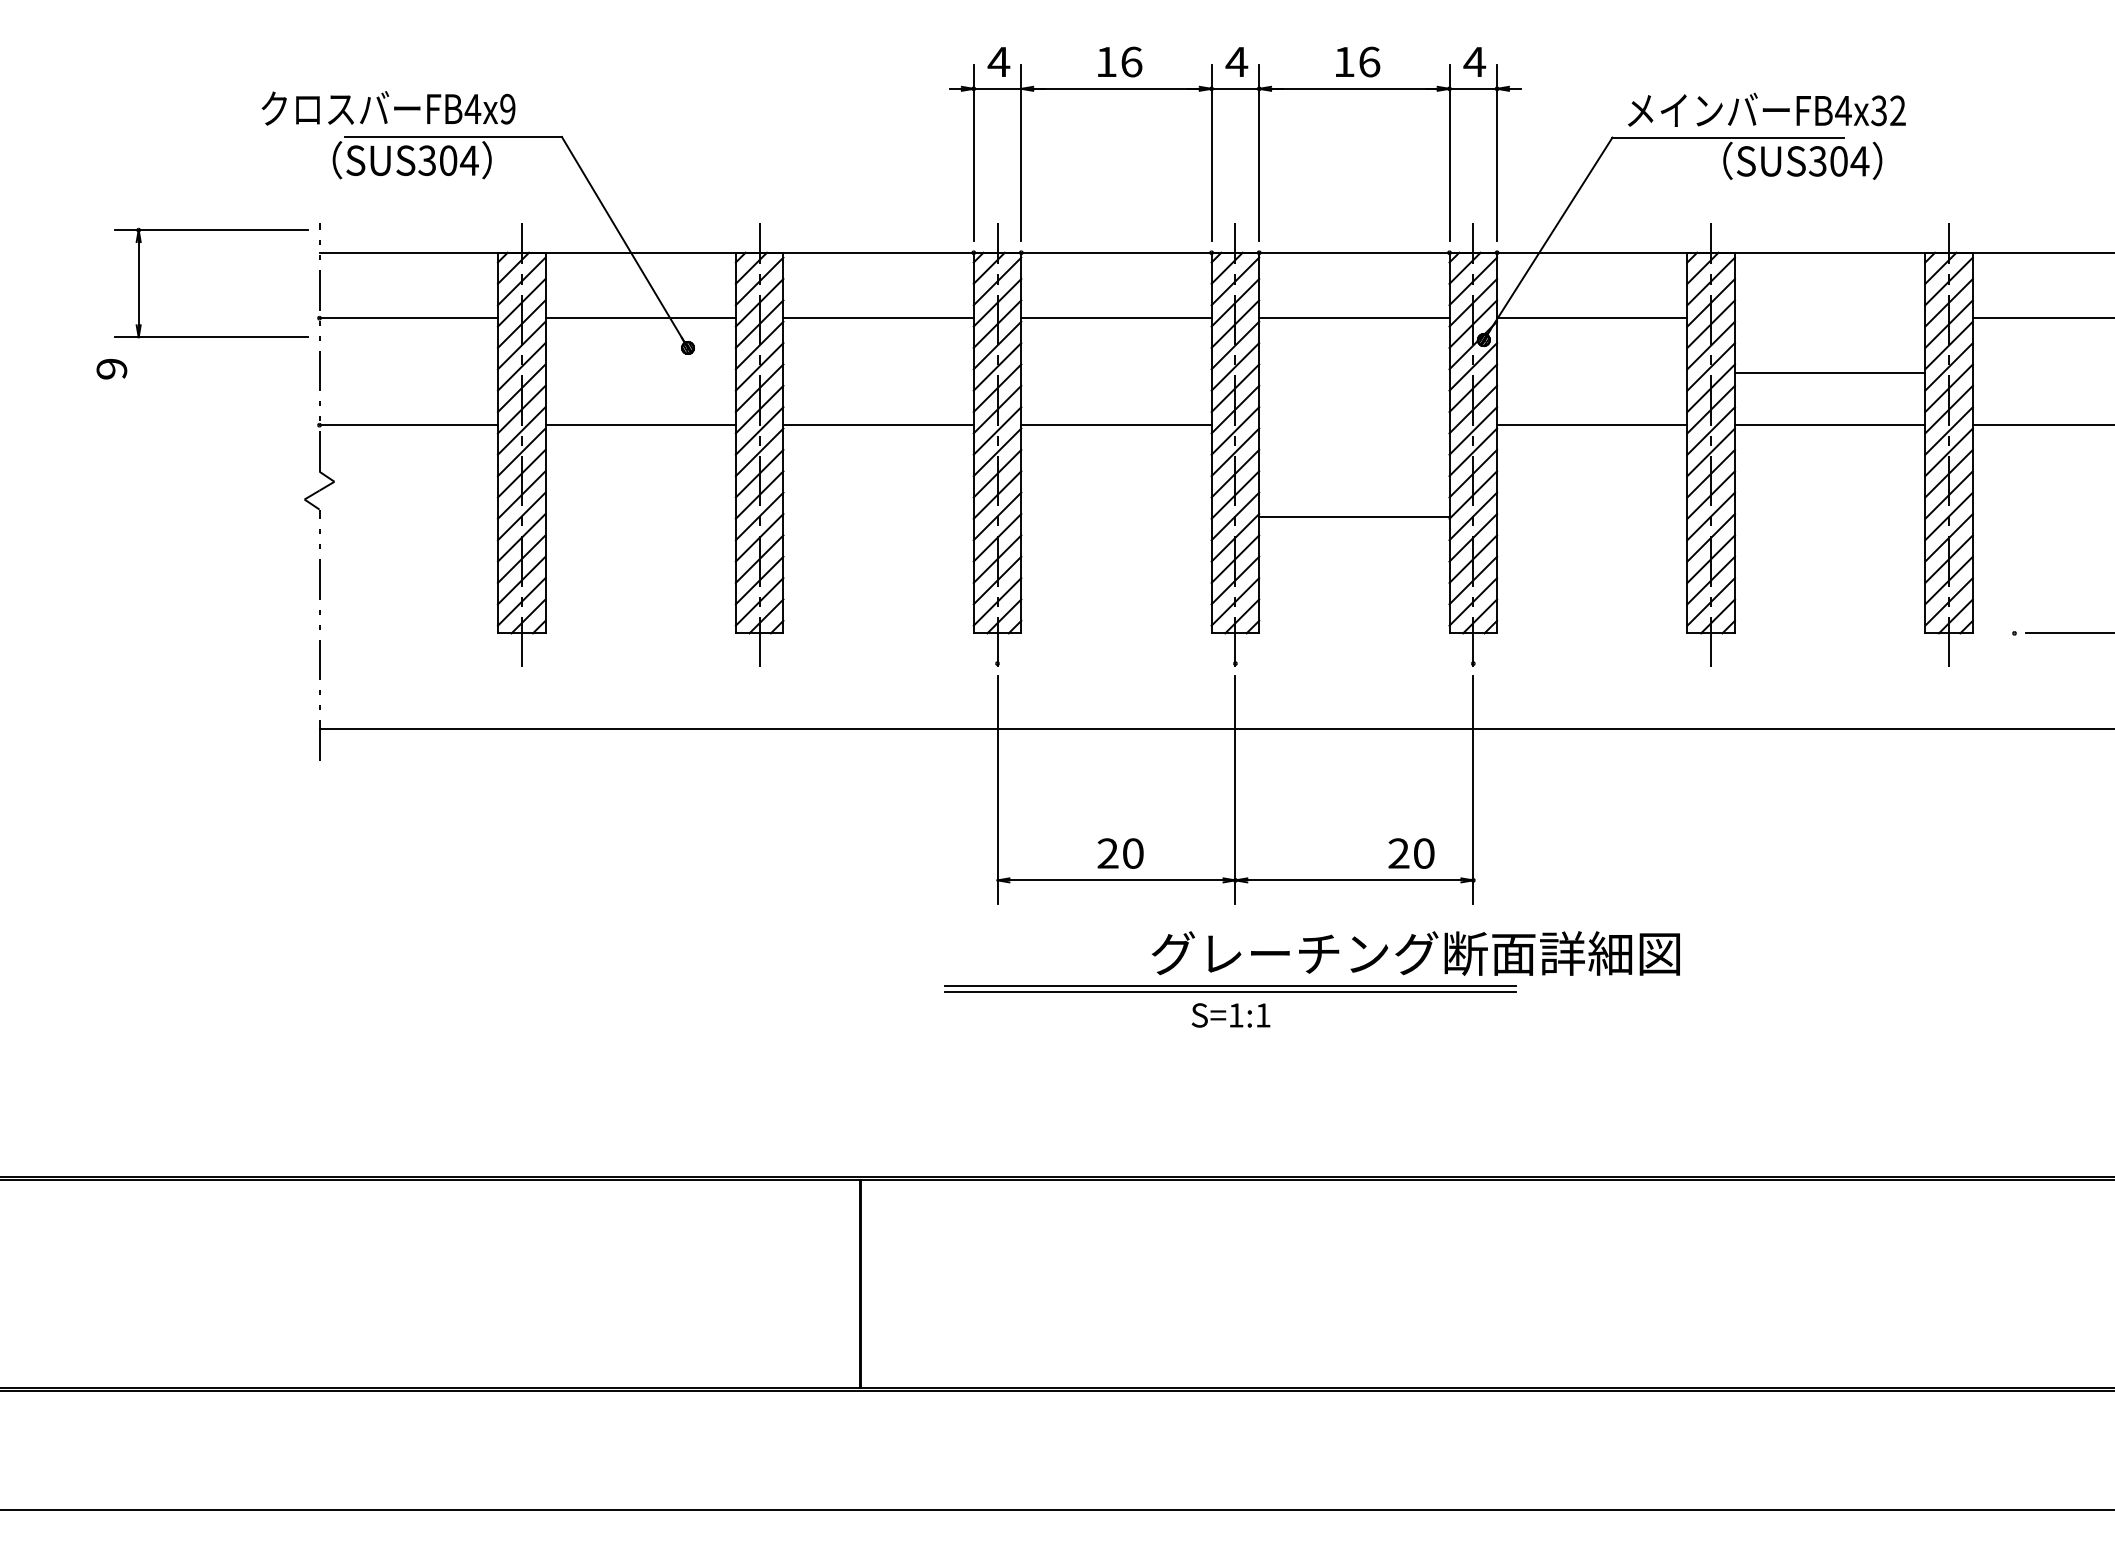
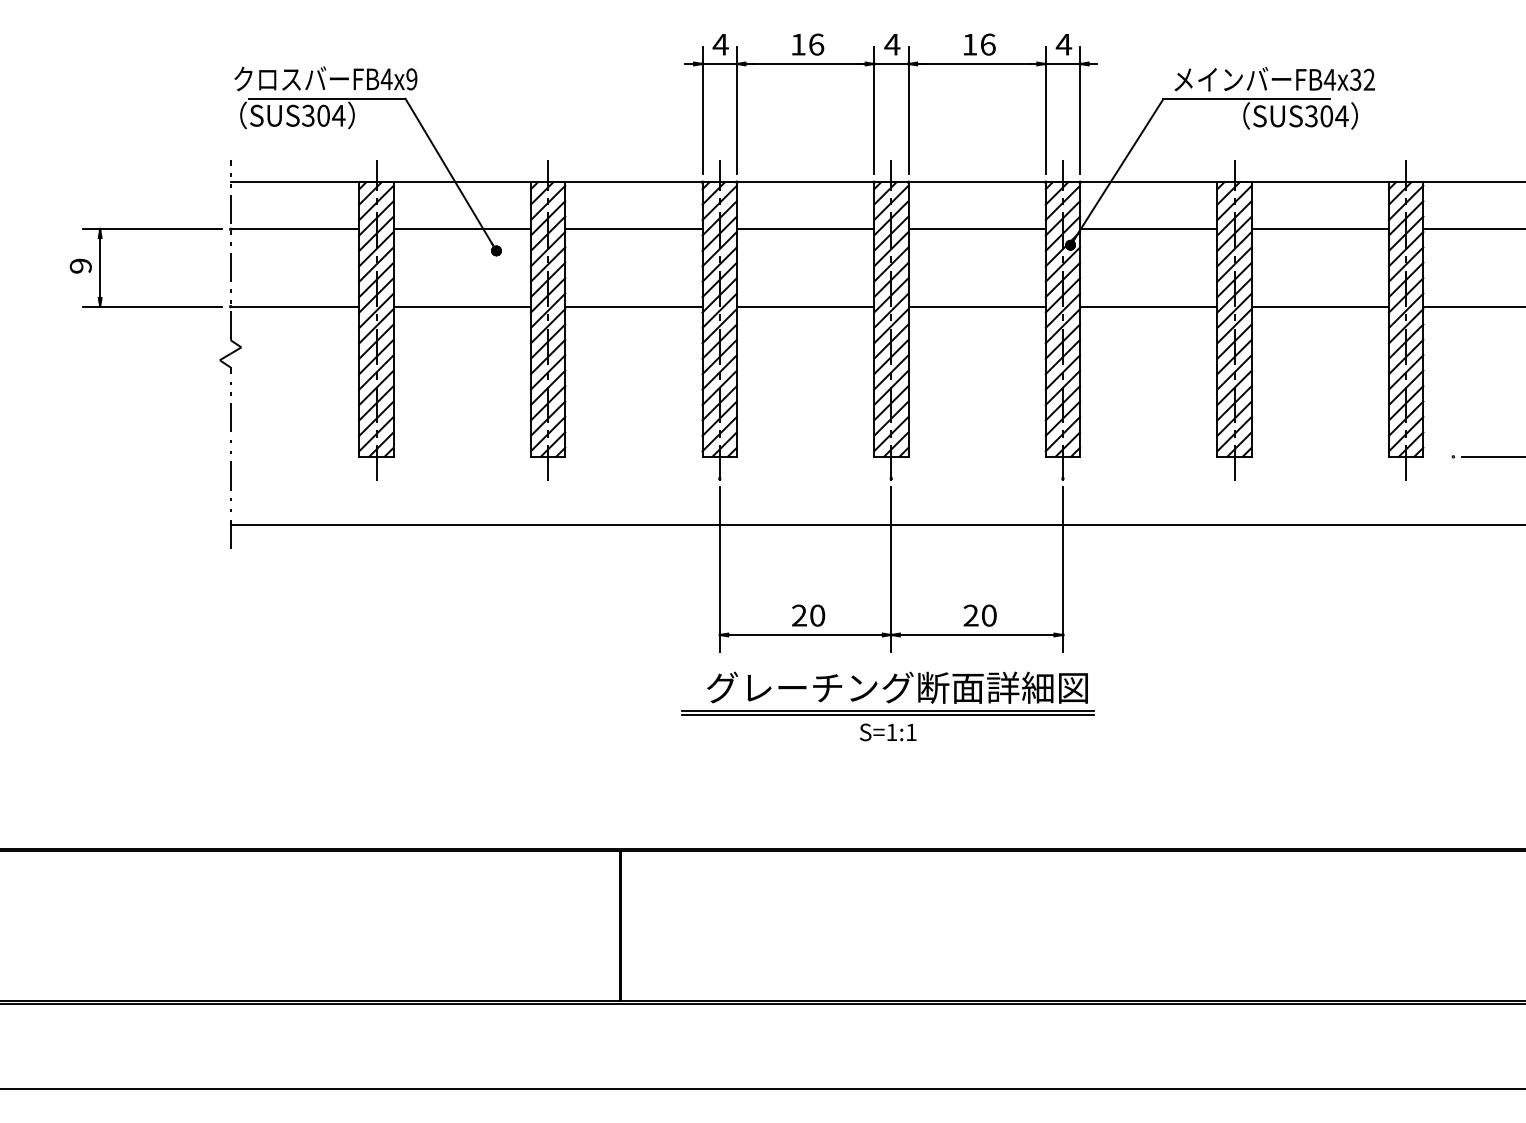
text: (388, 108) -> (325, 78), moved
part: (211, 230) -> (152, 229), moved
line: (1829, 373) -> (1319, 229), moved
line: (1354, 517) -> (977, 306), moved
text: (1411, 853) -> (980, 615), moved
text: (1415, 953) -> (897, 687), moved

